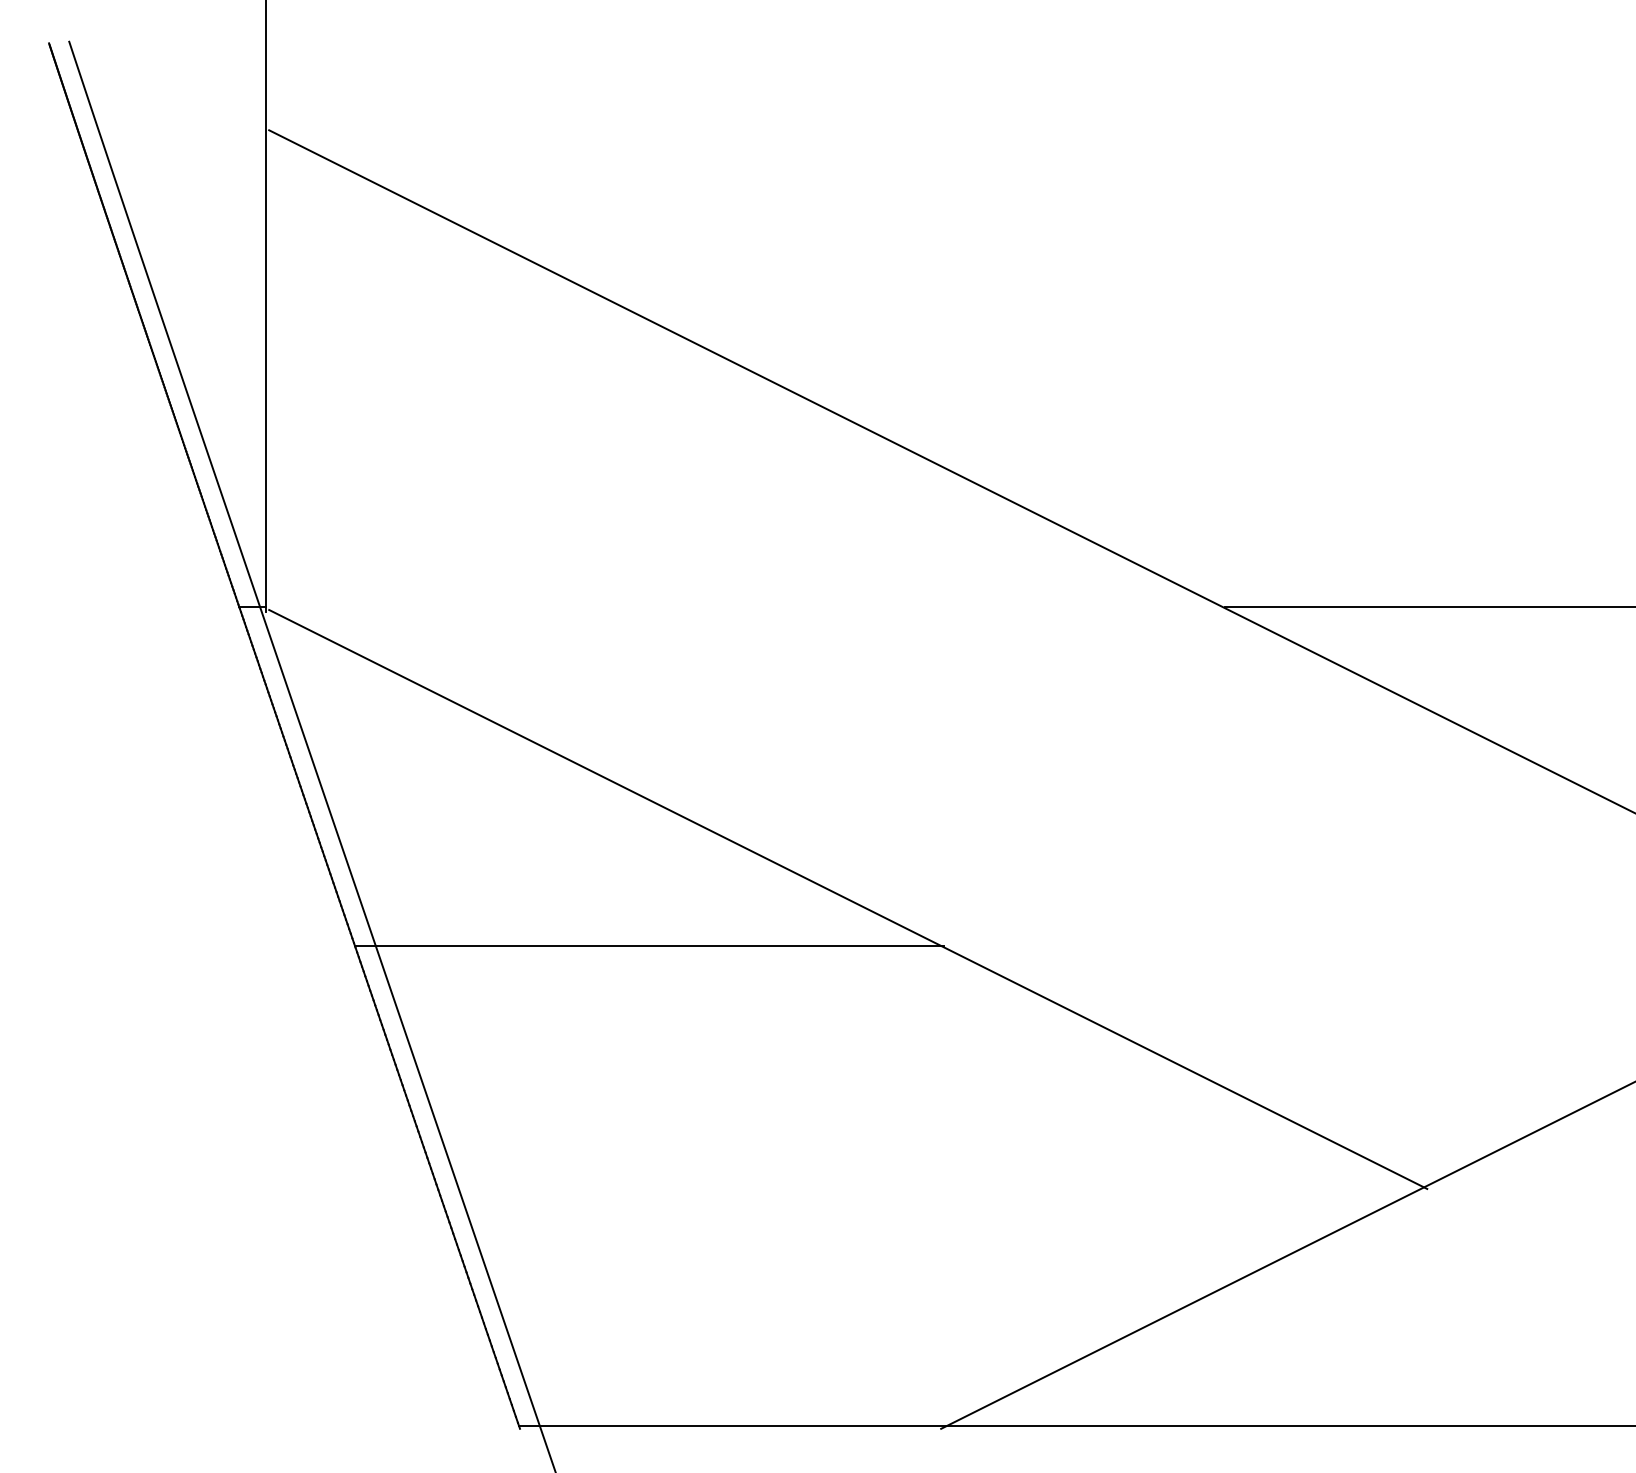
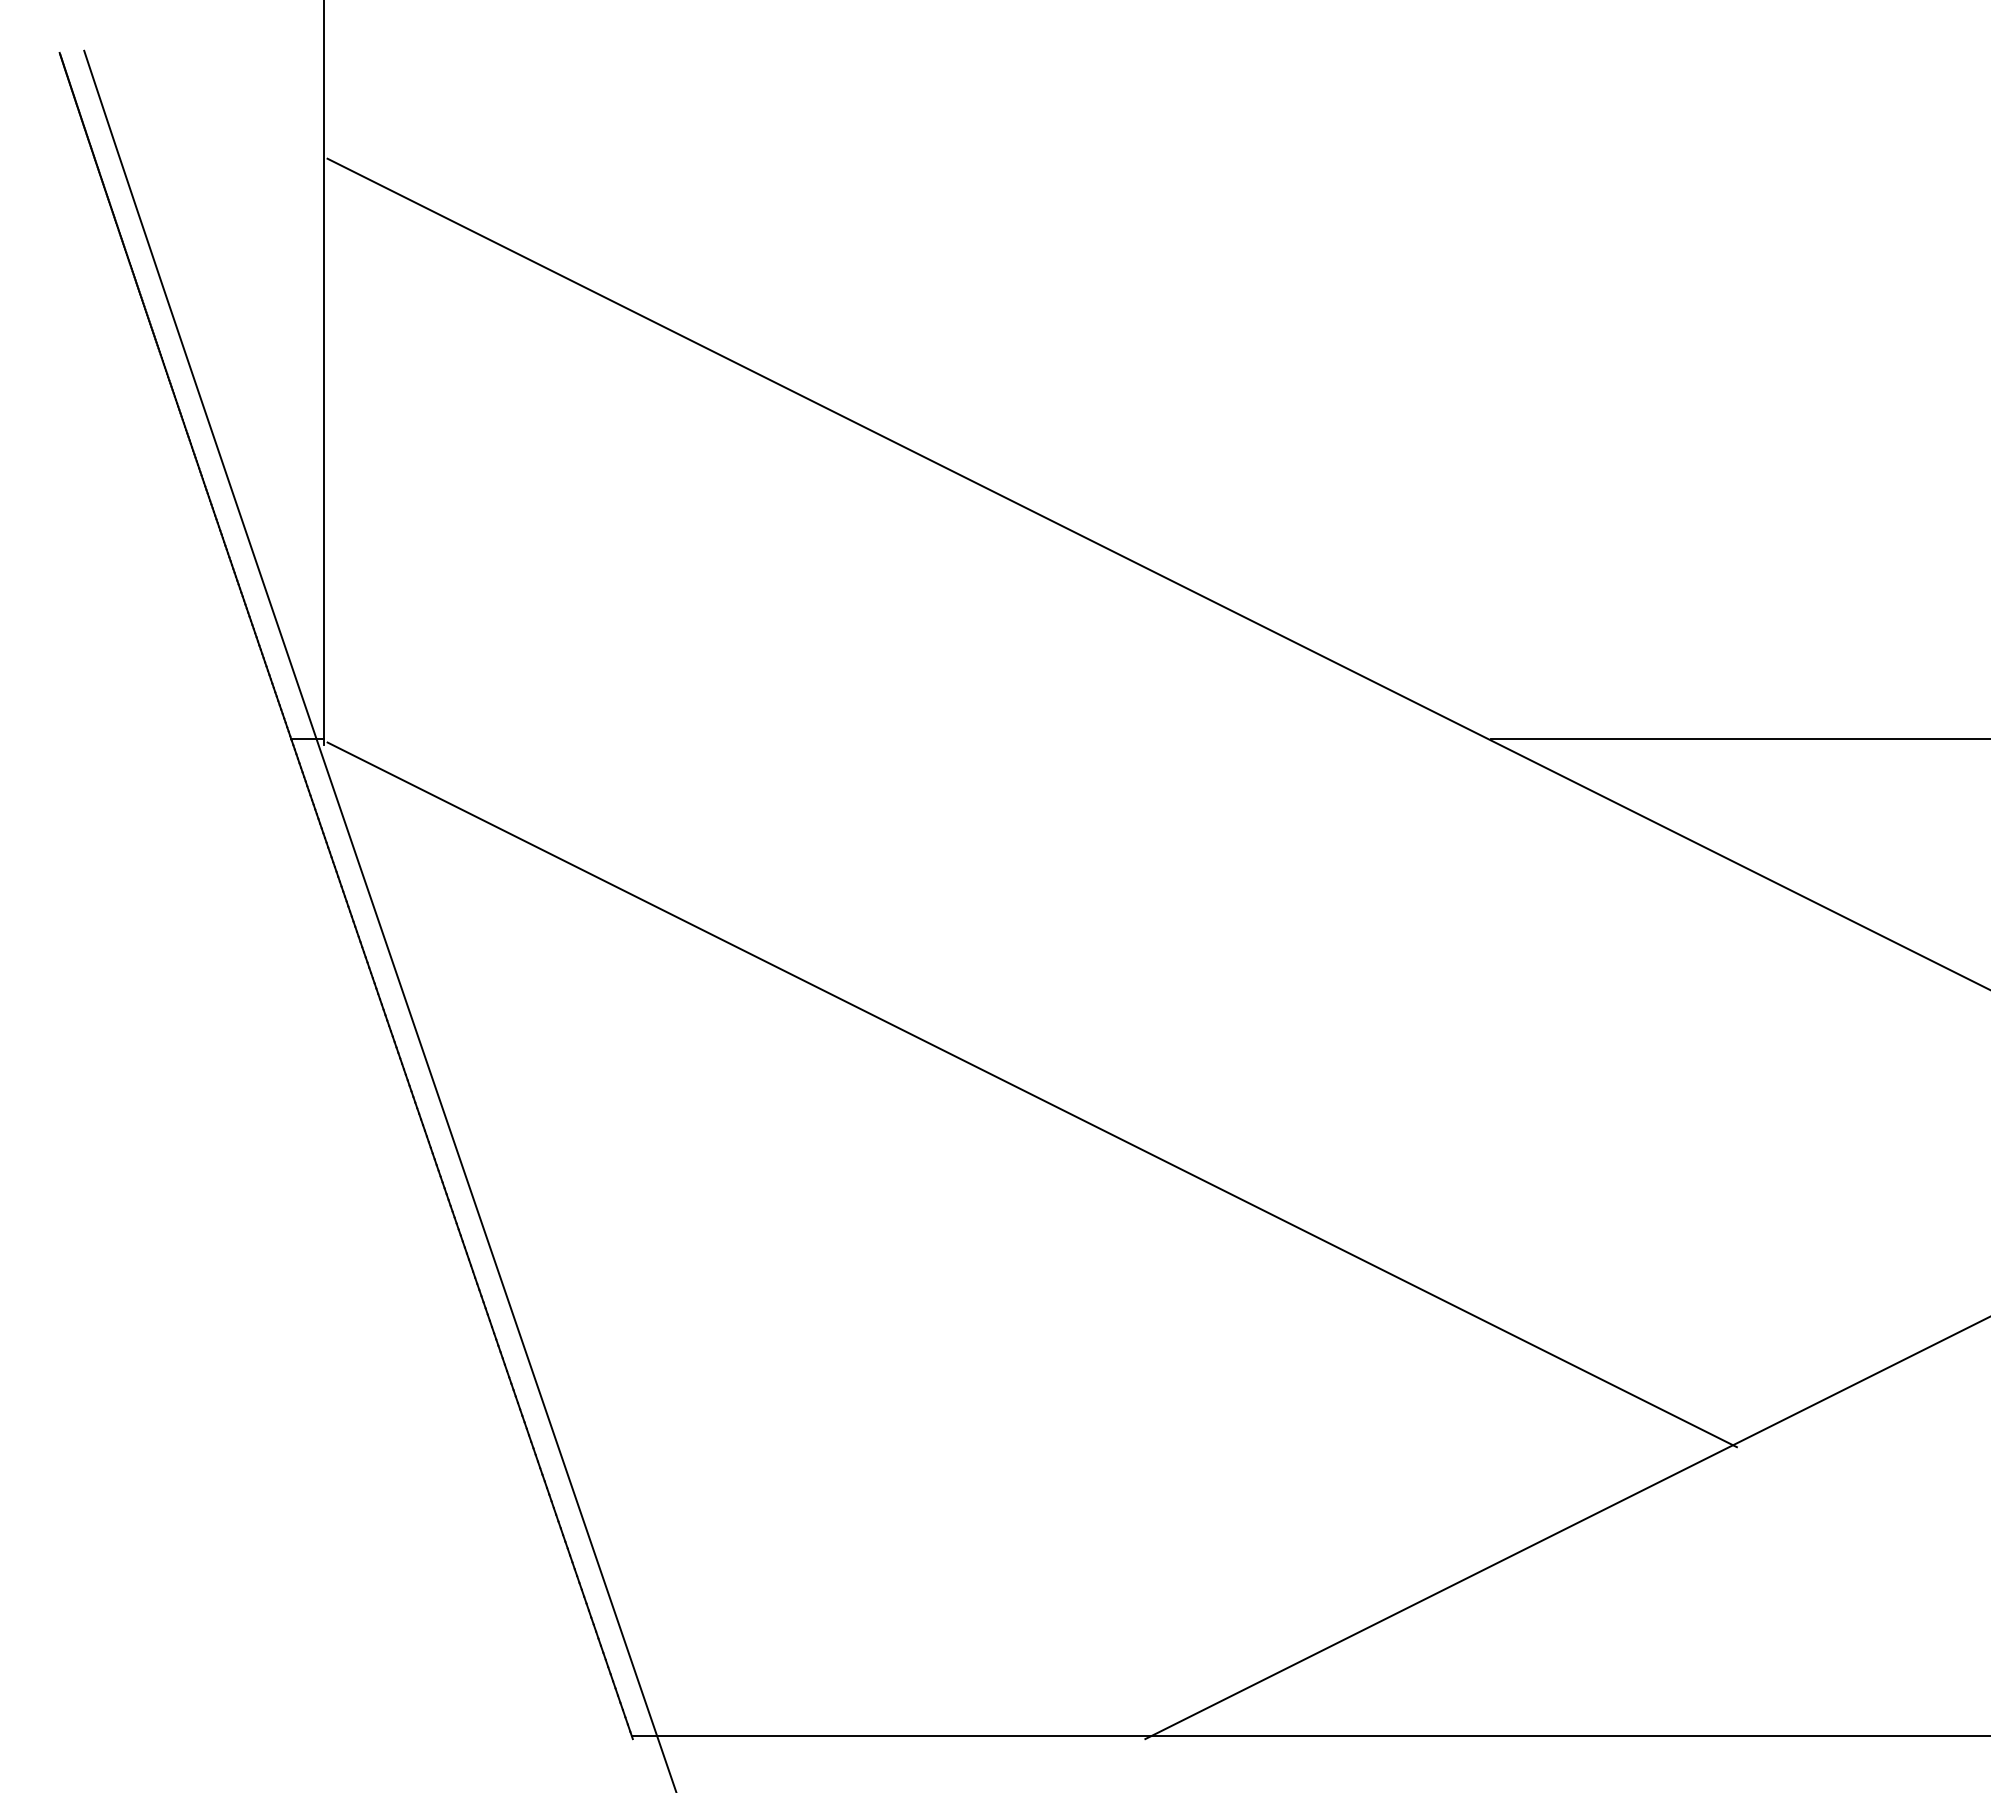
line: (649, 946) -> (790, 1151), removed

